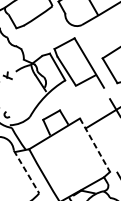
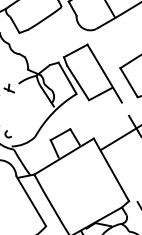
line: (95, 144) -> (111, 169), dashed -> solid
line: (26, 172) -> (31, 201), dashed -> solid

